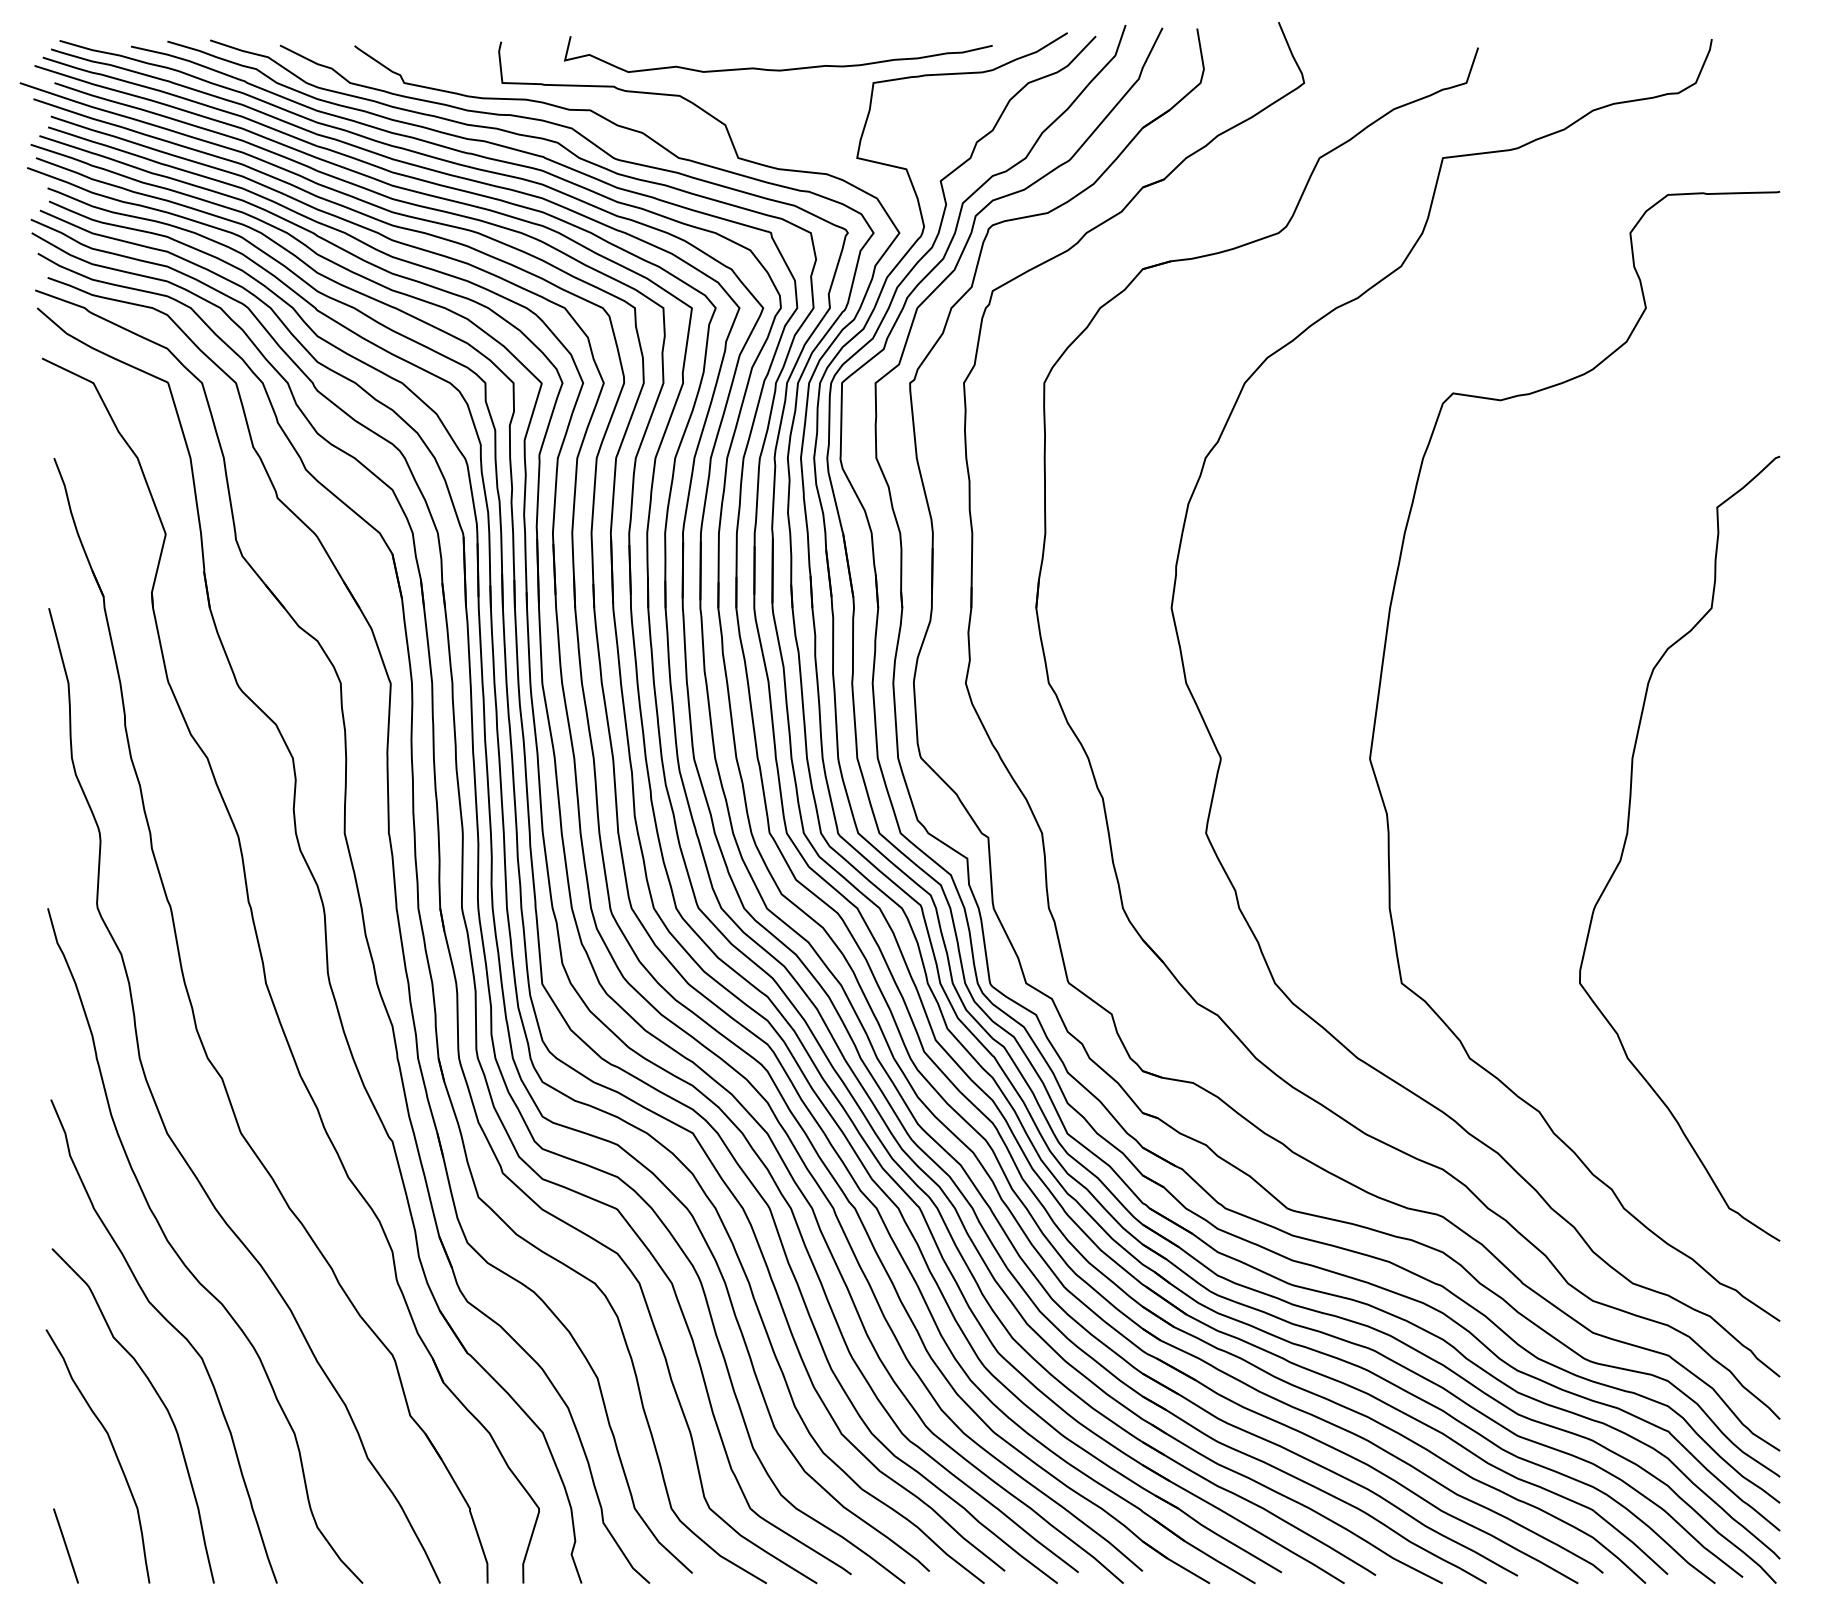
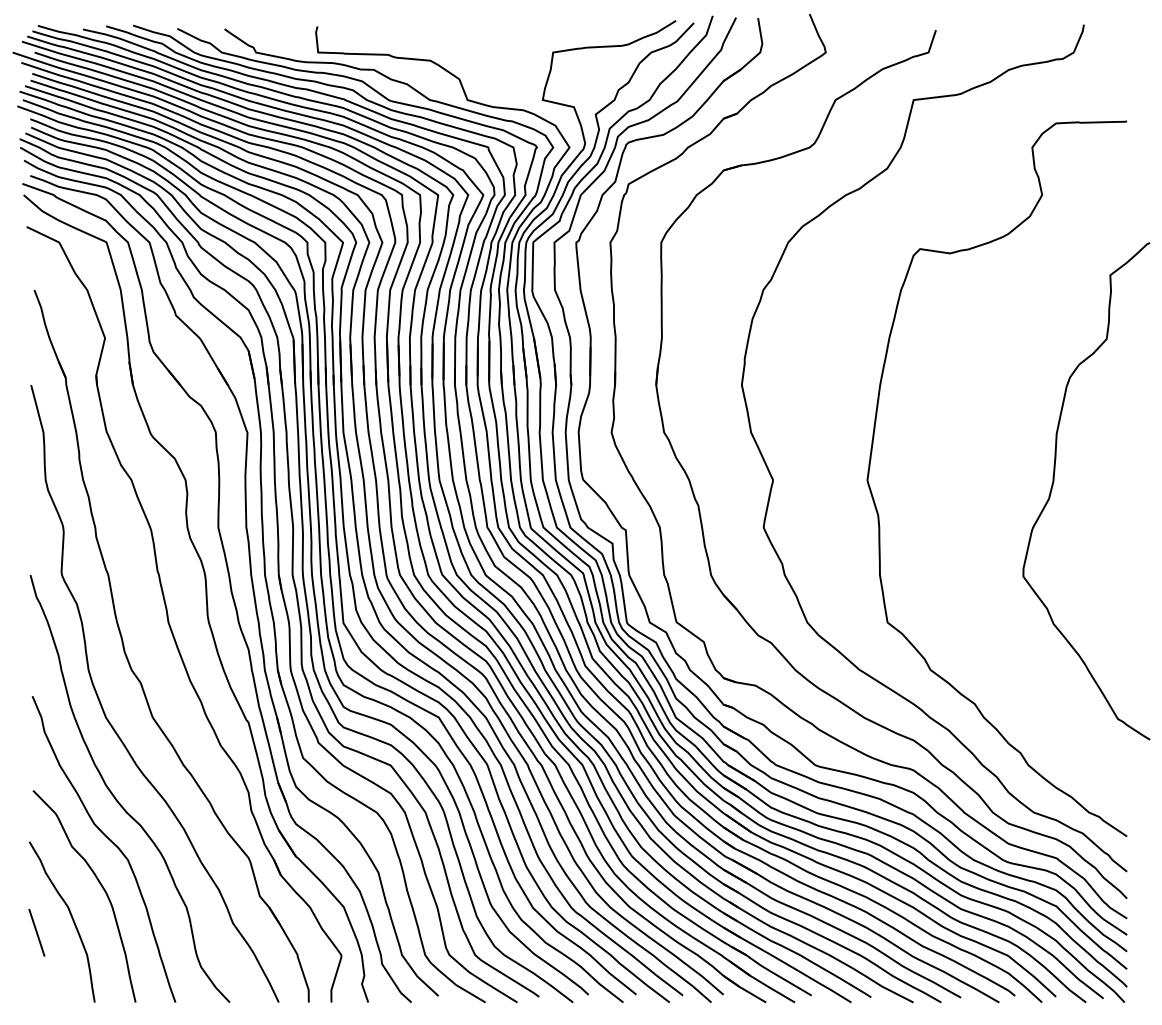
curve: (777, 68) -> (492, 43), removed
curve: (1629, 834) -> (1054, 482), moved
line: (65, 1545) -> (36, 932), moved

